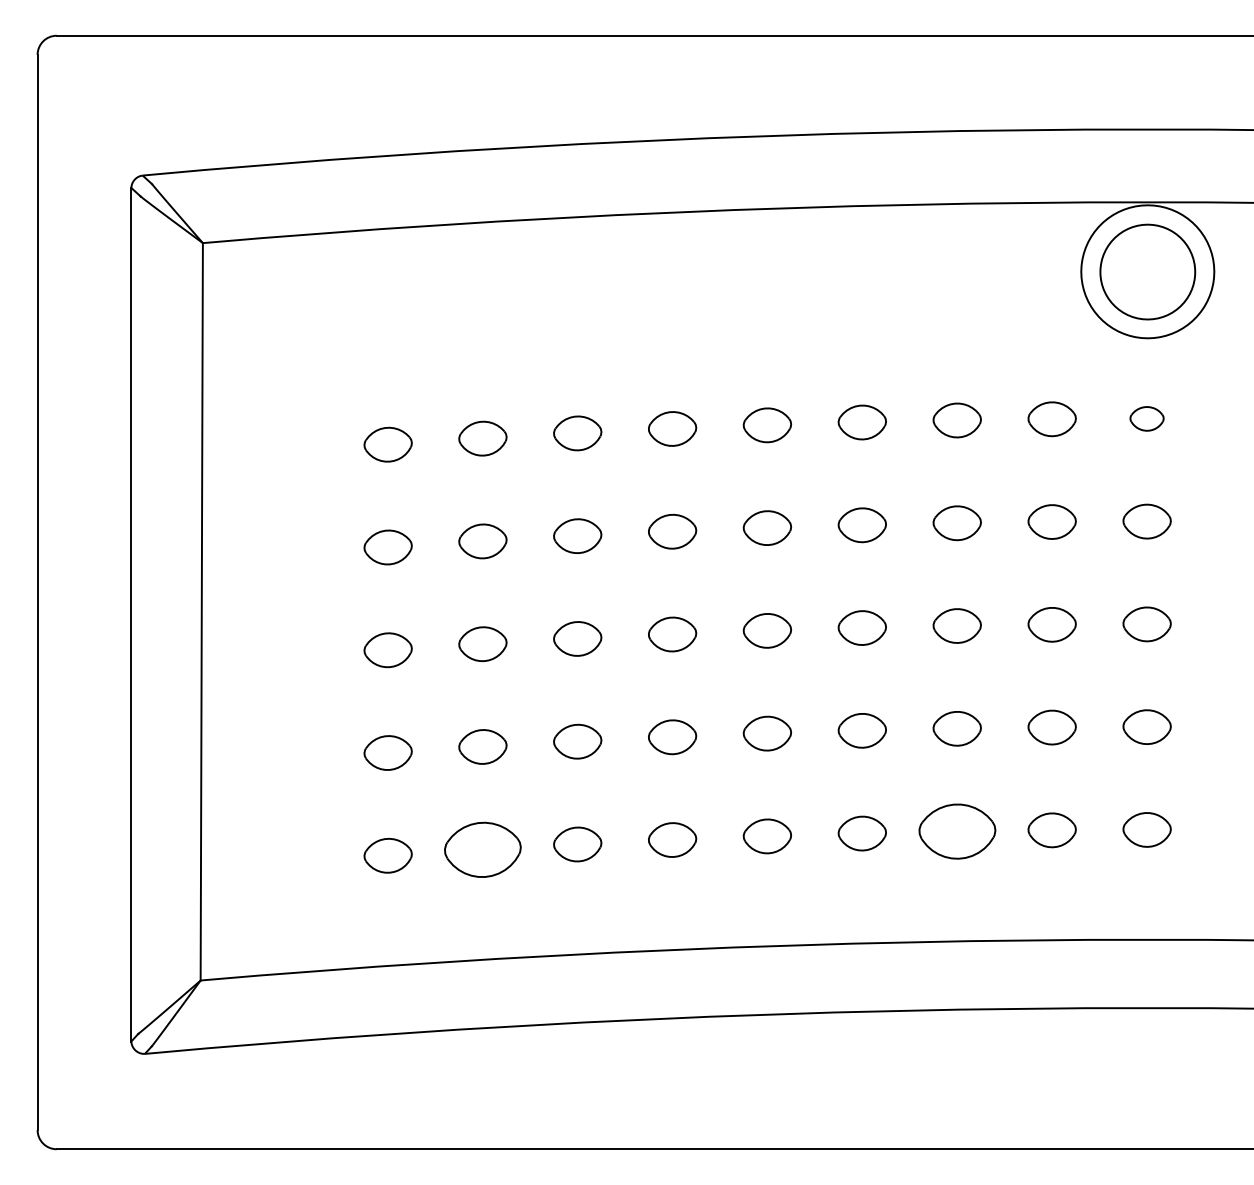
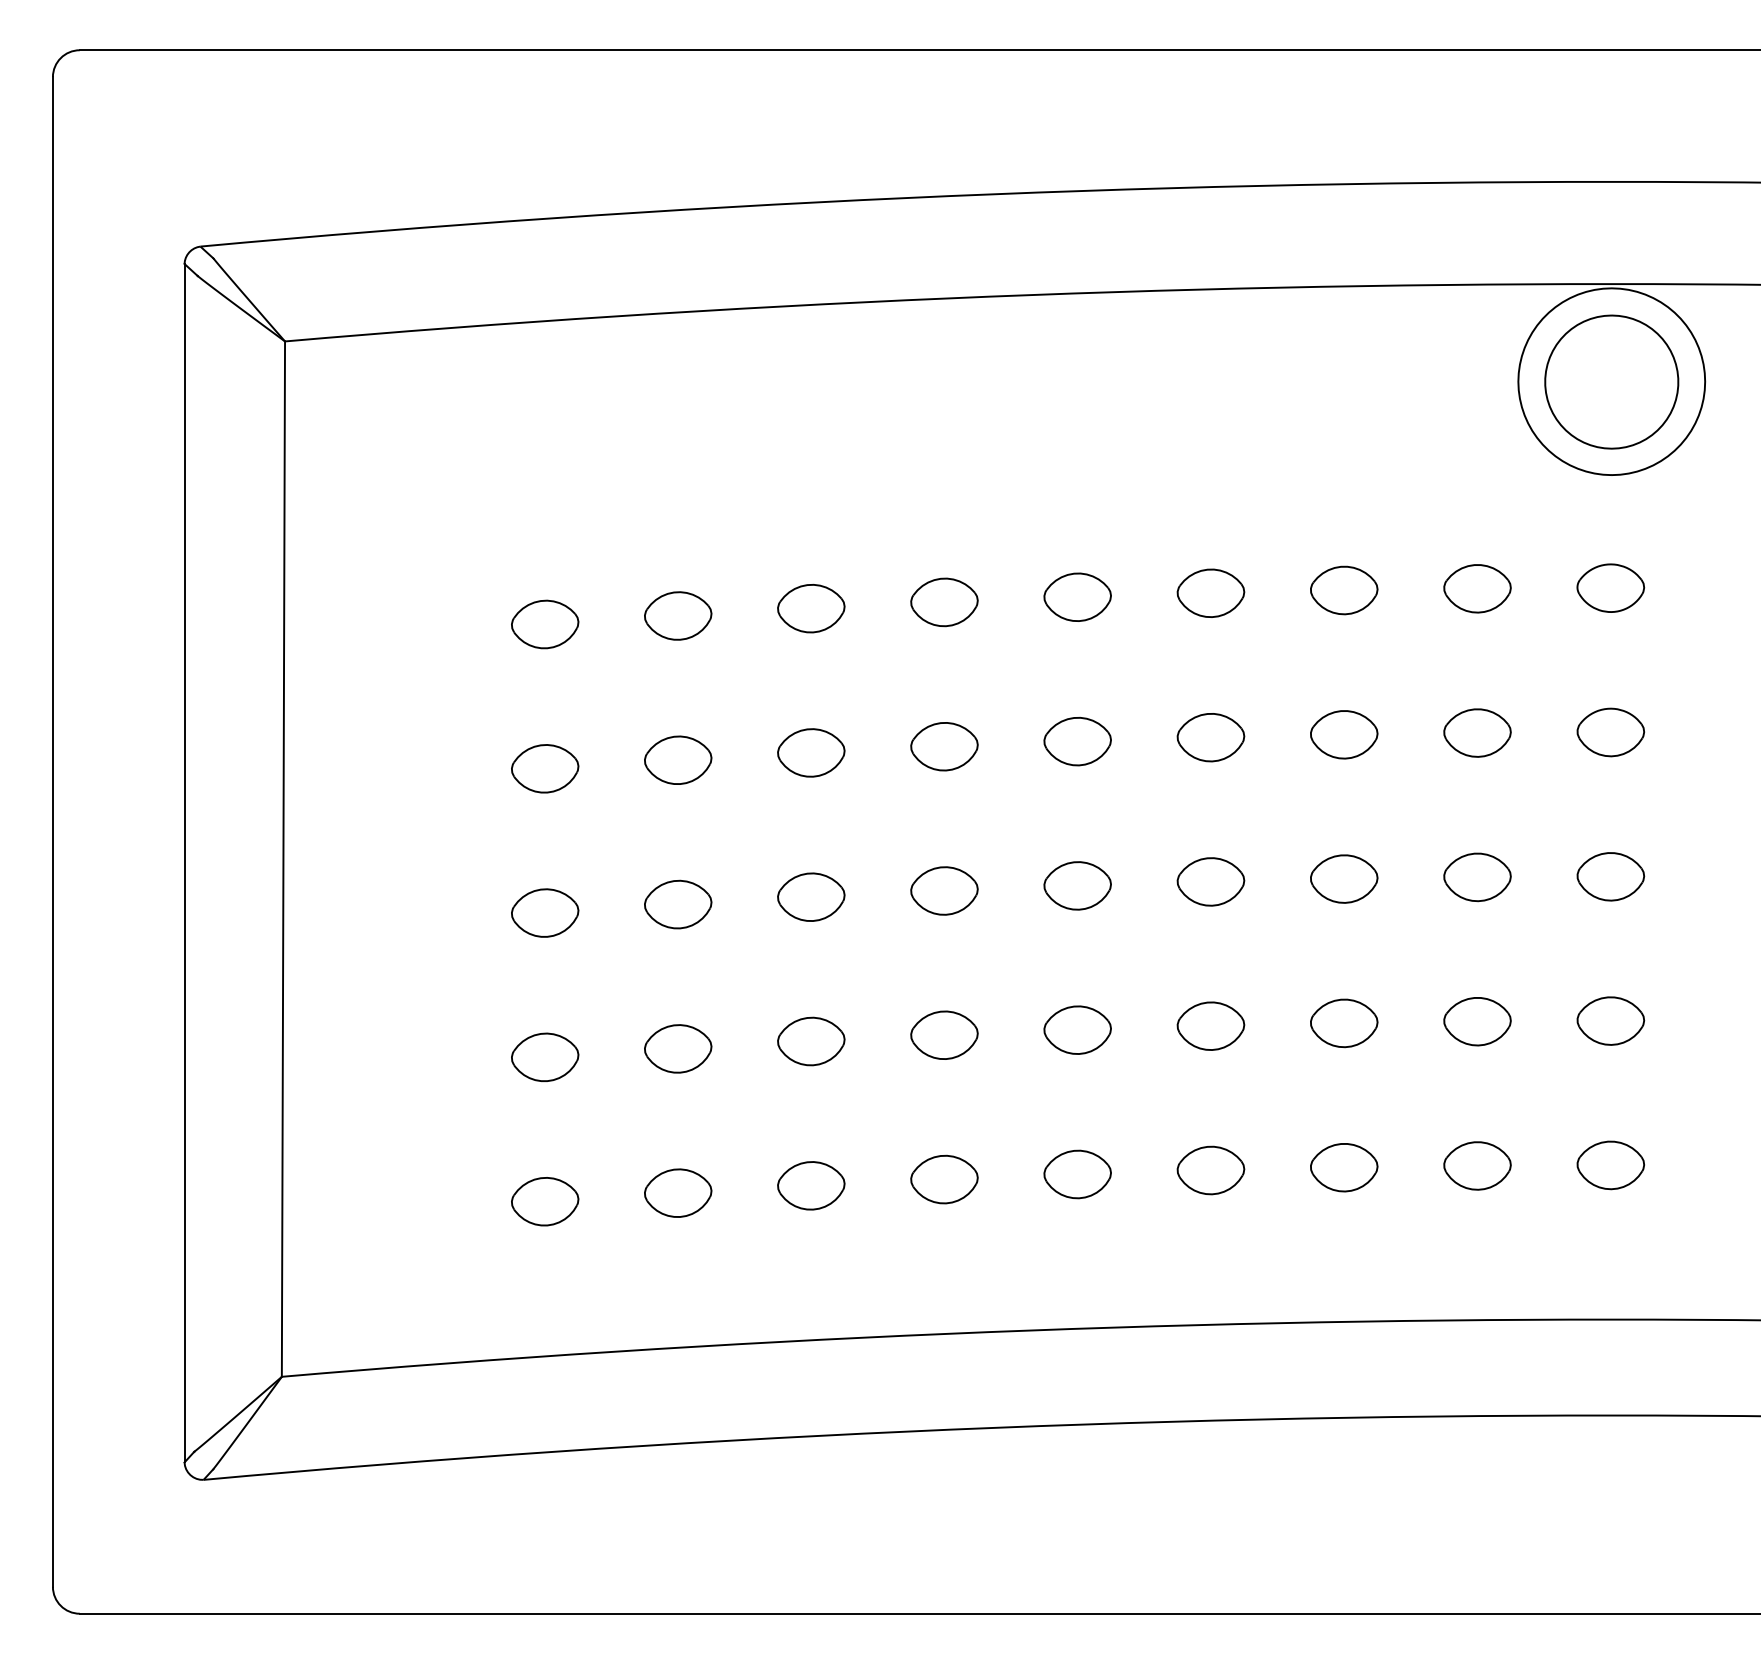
part: (1146, 418) -> (1609, 587), size x1.43
part: (956, 831) -> (1343, 1167), size x0.62
part: (482, 849) -> (677, 1192), size x0.62

